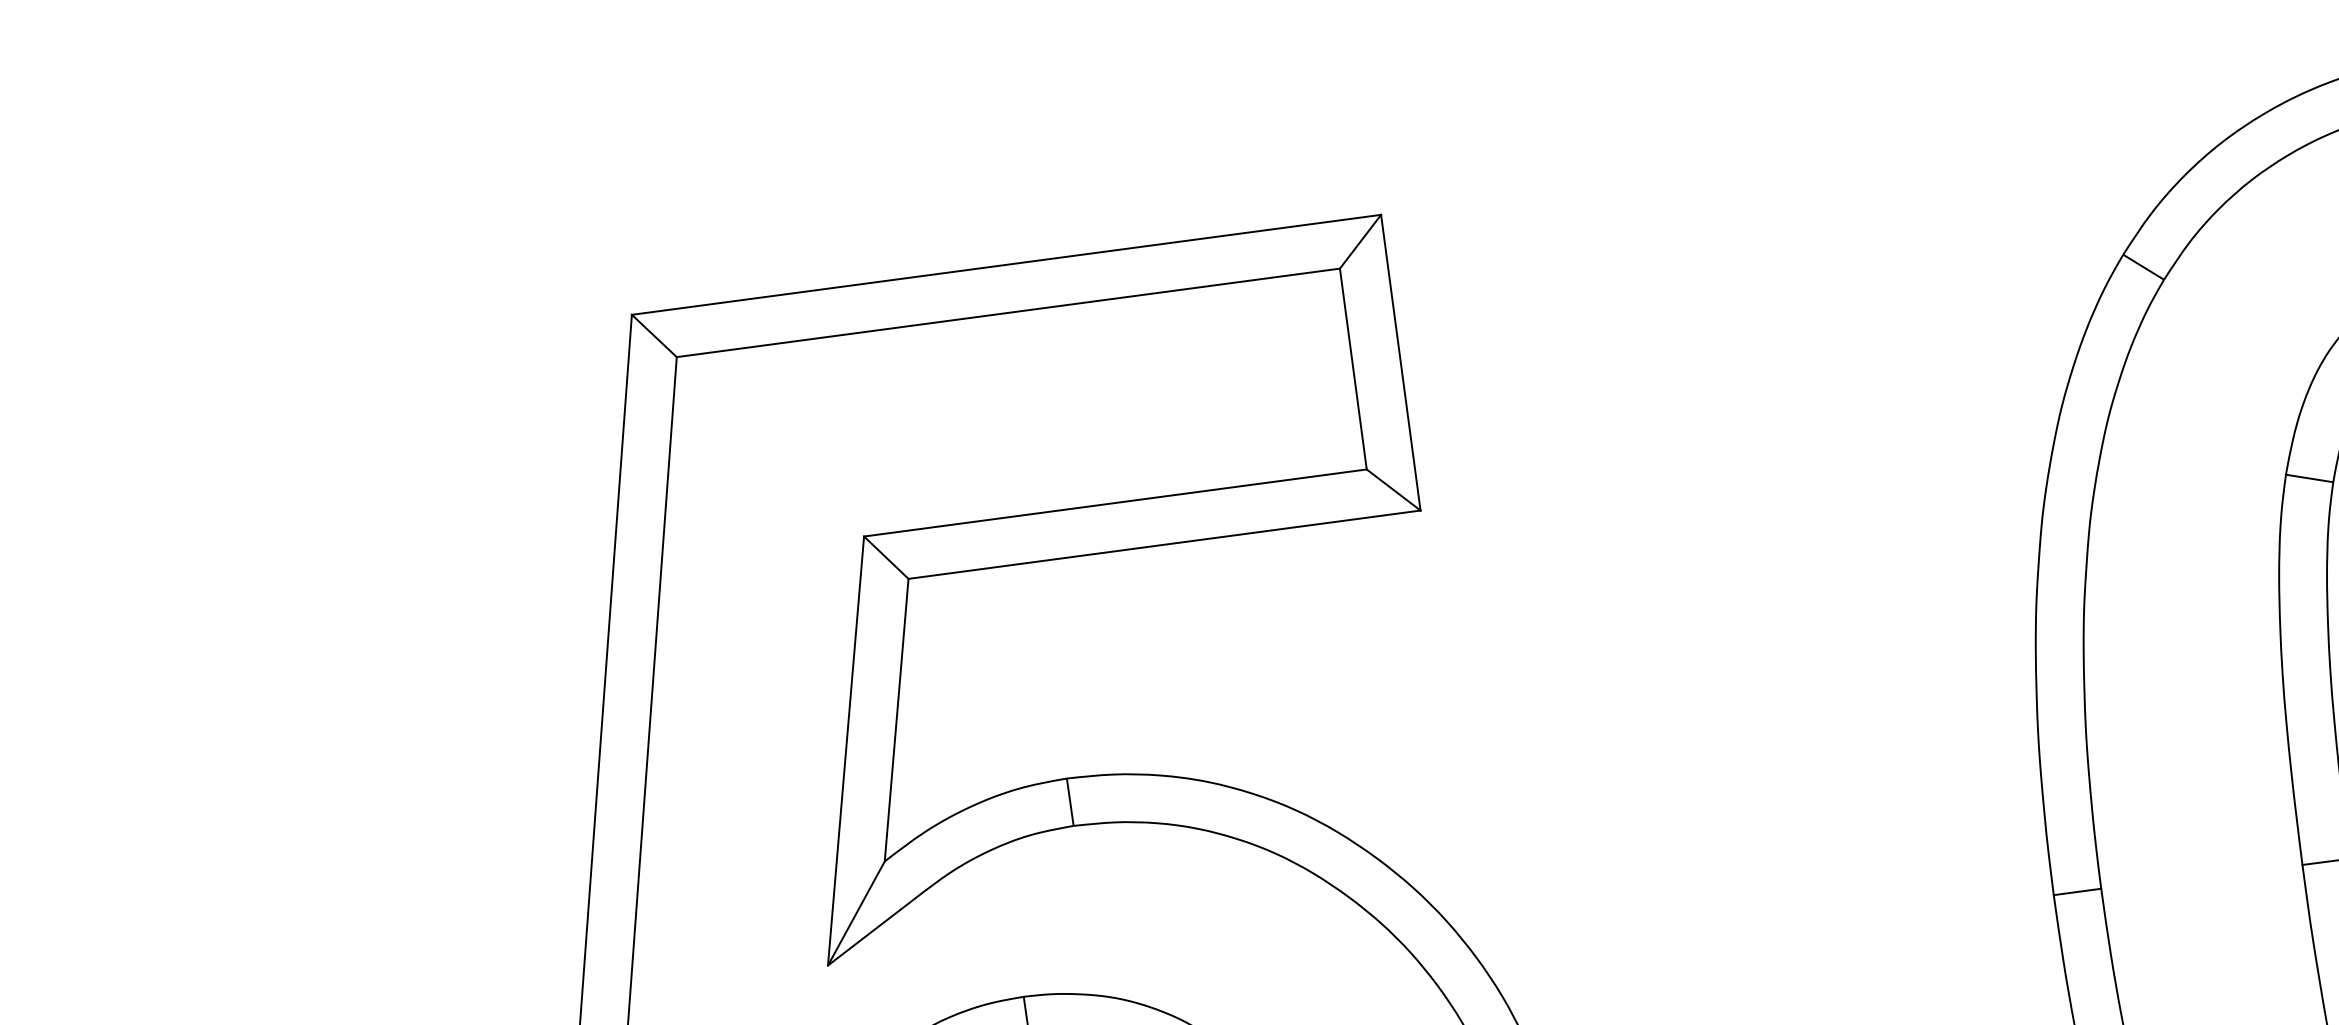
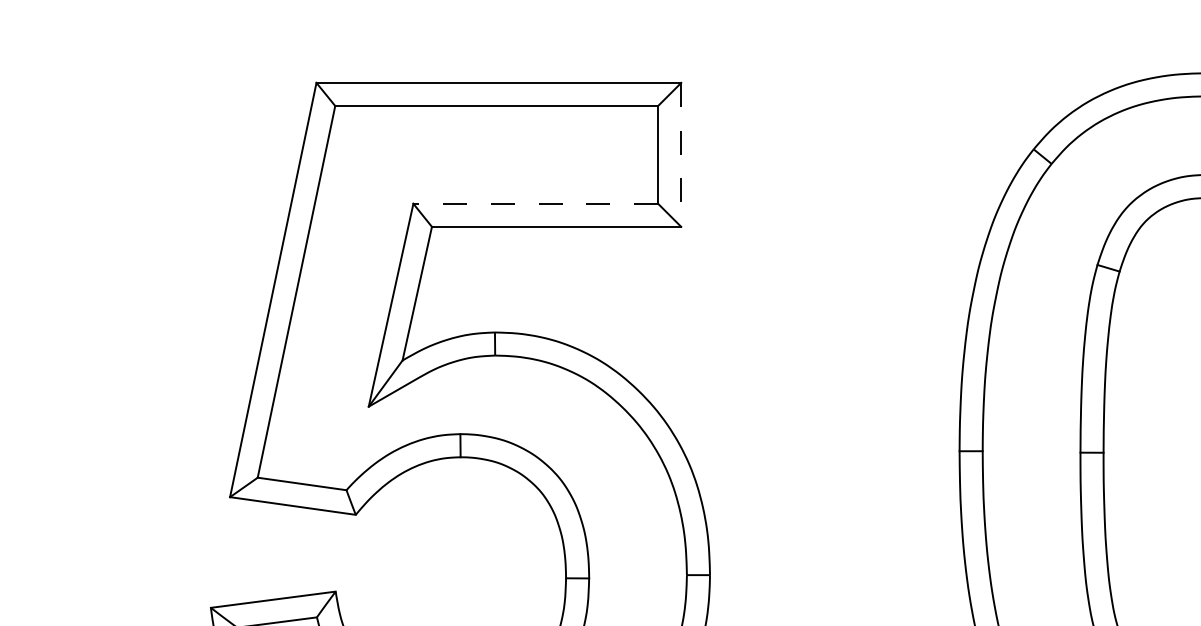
line: (1401, 361) -> (681, 154), solid -> dashed
line: (1114, 502) -> (535, 203), solid -> dashed

